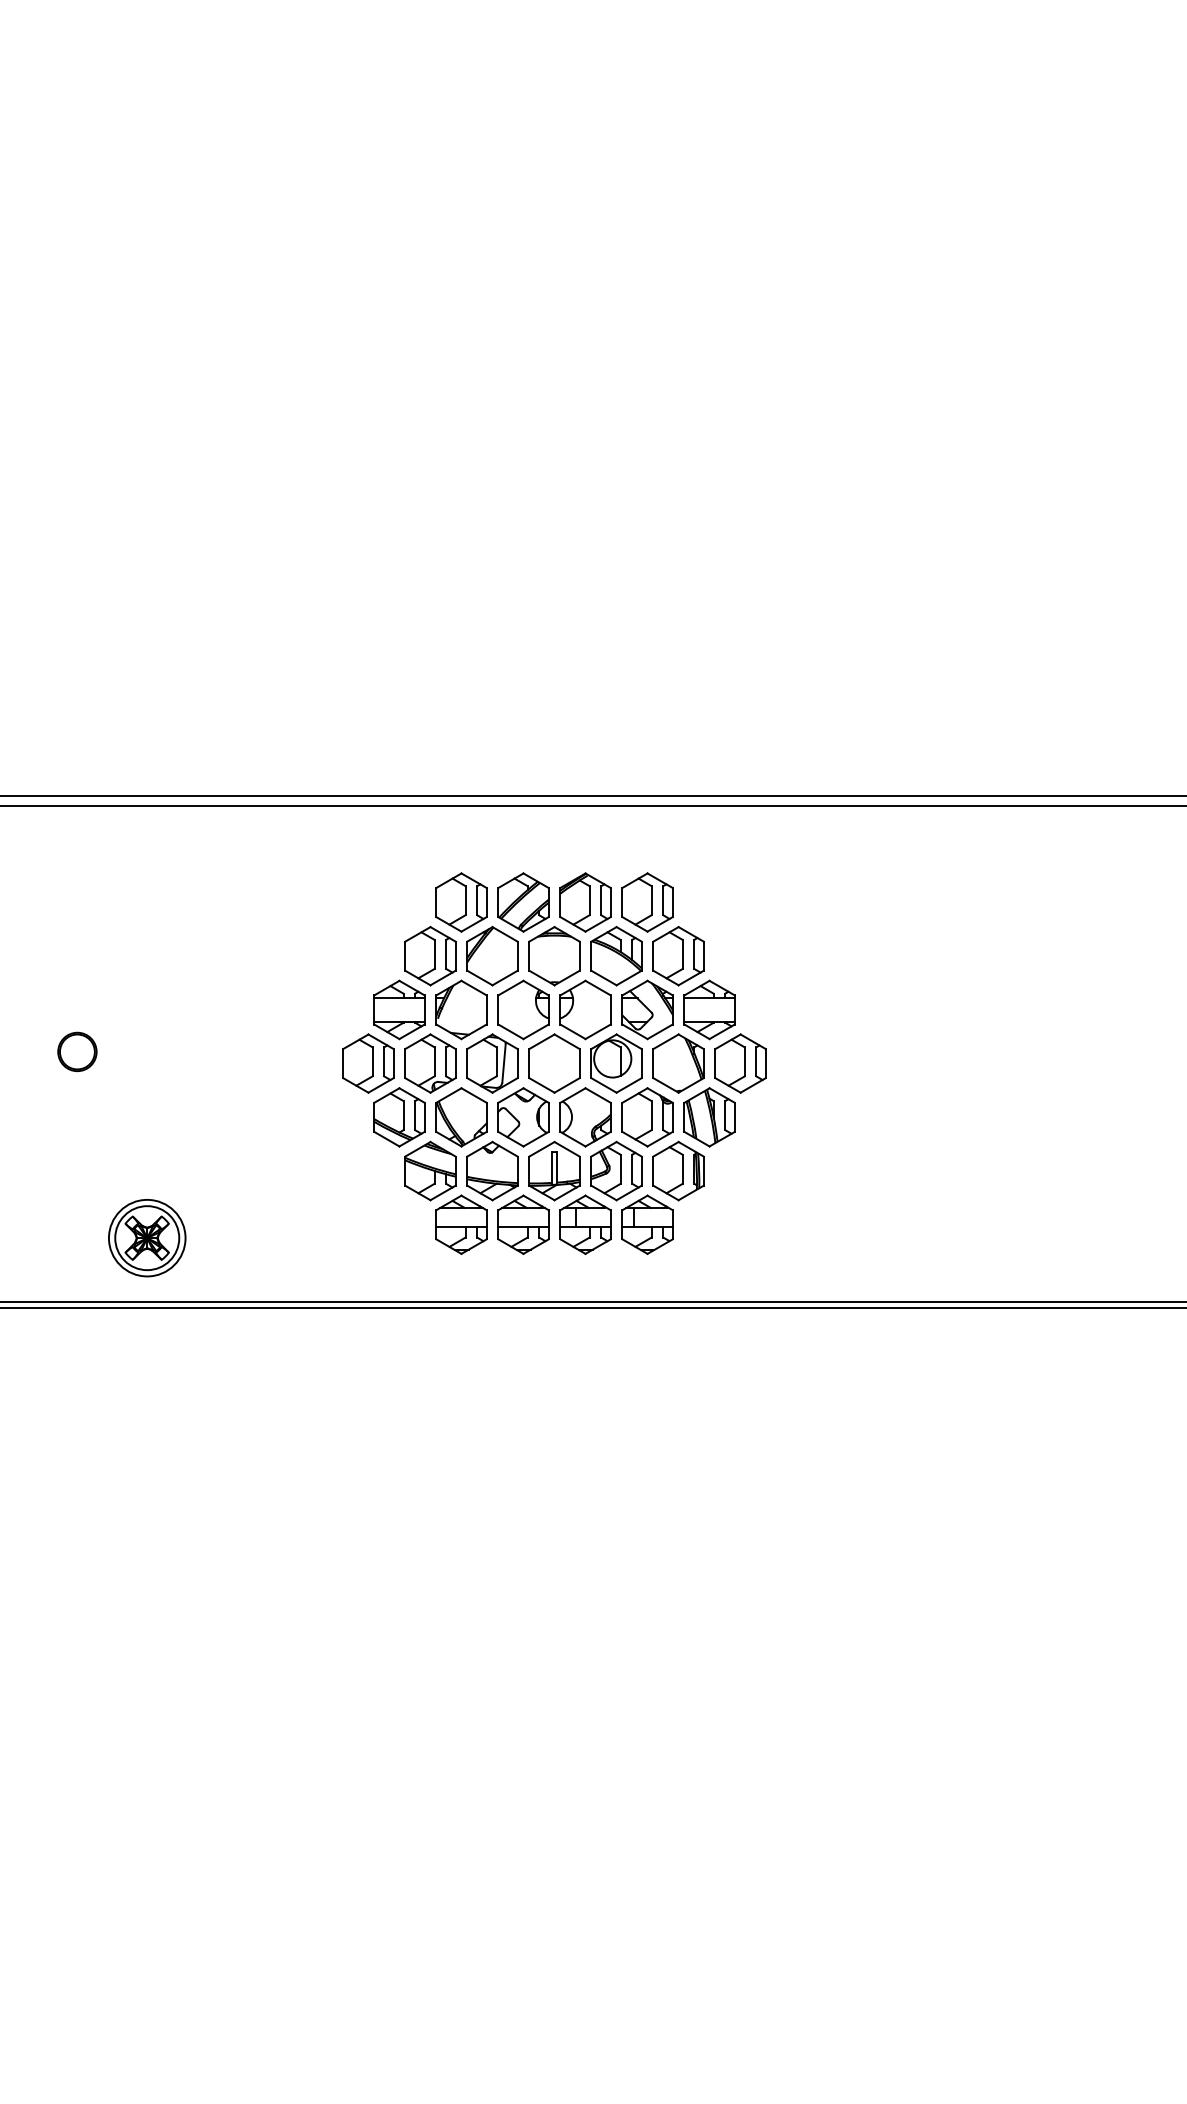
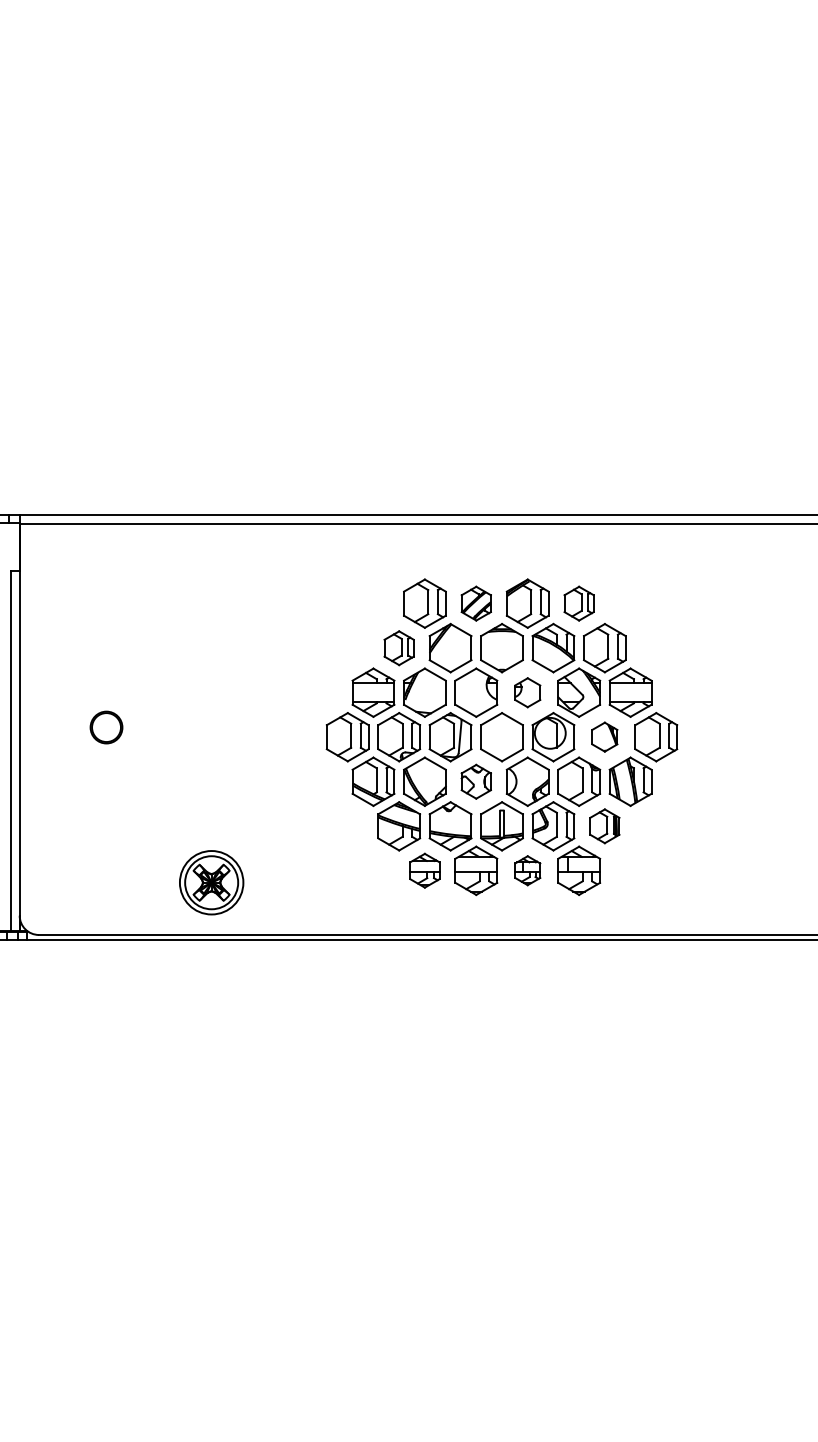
part: (523, 902) -> (476, 603), size x0.7
part: (647, 902) -> (579, 603), size x0.7
part: (430, 956) -> (399, 648), size x0.7
part: (585, 1009) -> (527, 692), size x0.6
part: (678, 1063) -> (604, 737), size x0.6
part: (523, 1117) -> (476, 781), size x0.7
part: (678, 1170) -> (604, 825), size x0.7
part: (461, 1224) -> (424, 870), size x0.7
part: (585, 1224) -> (527, 870), size x0.6
part: (147, 1238) -> (211, 883), moved

